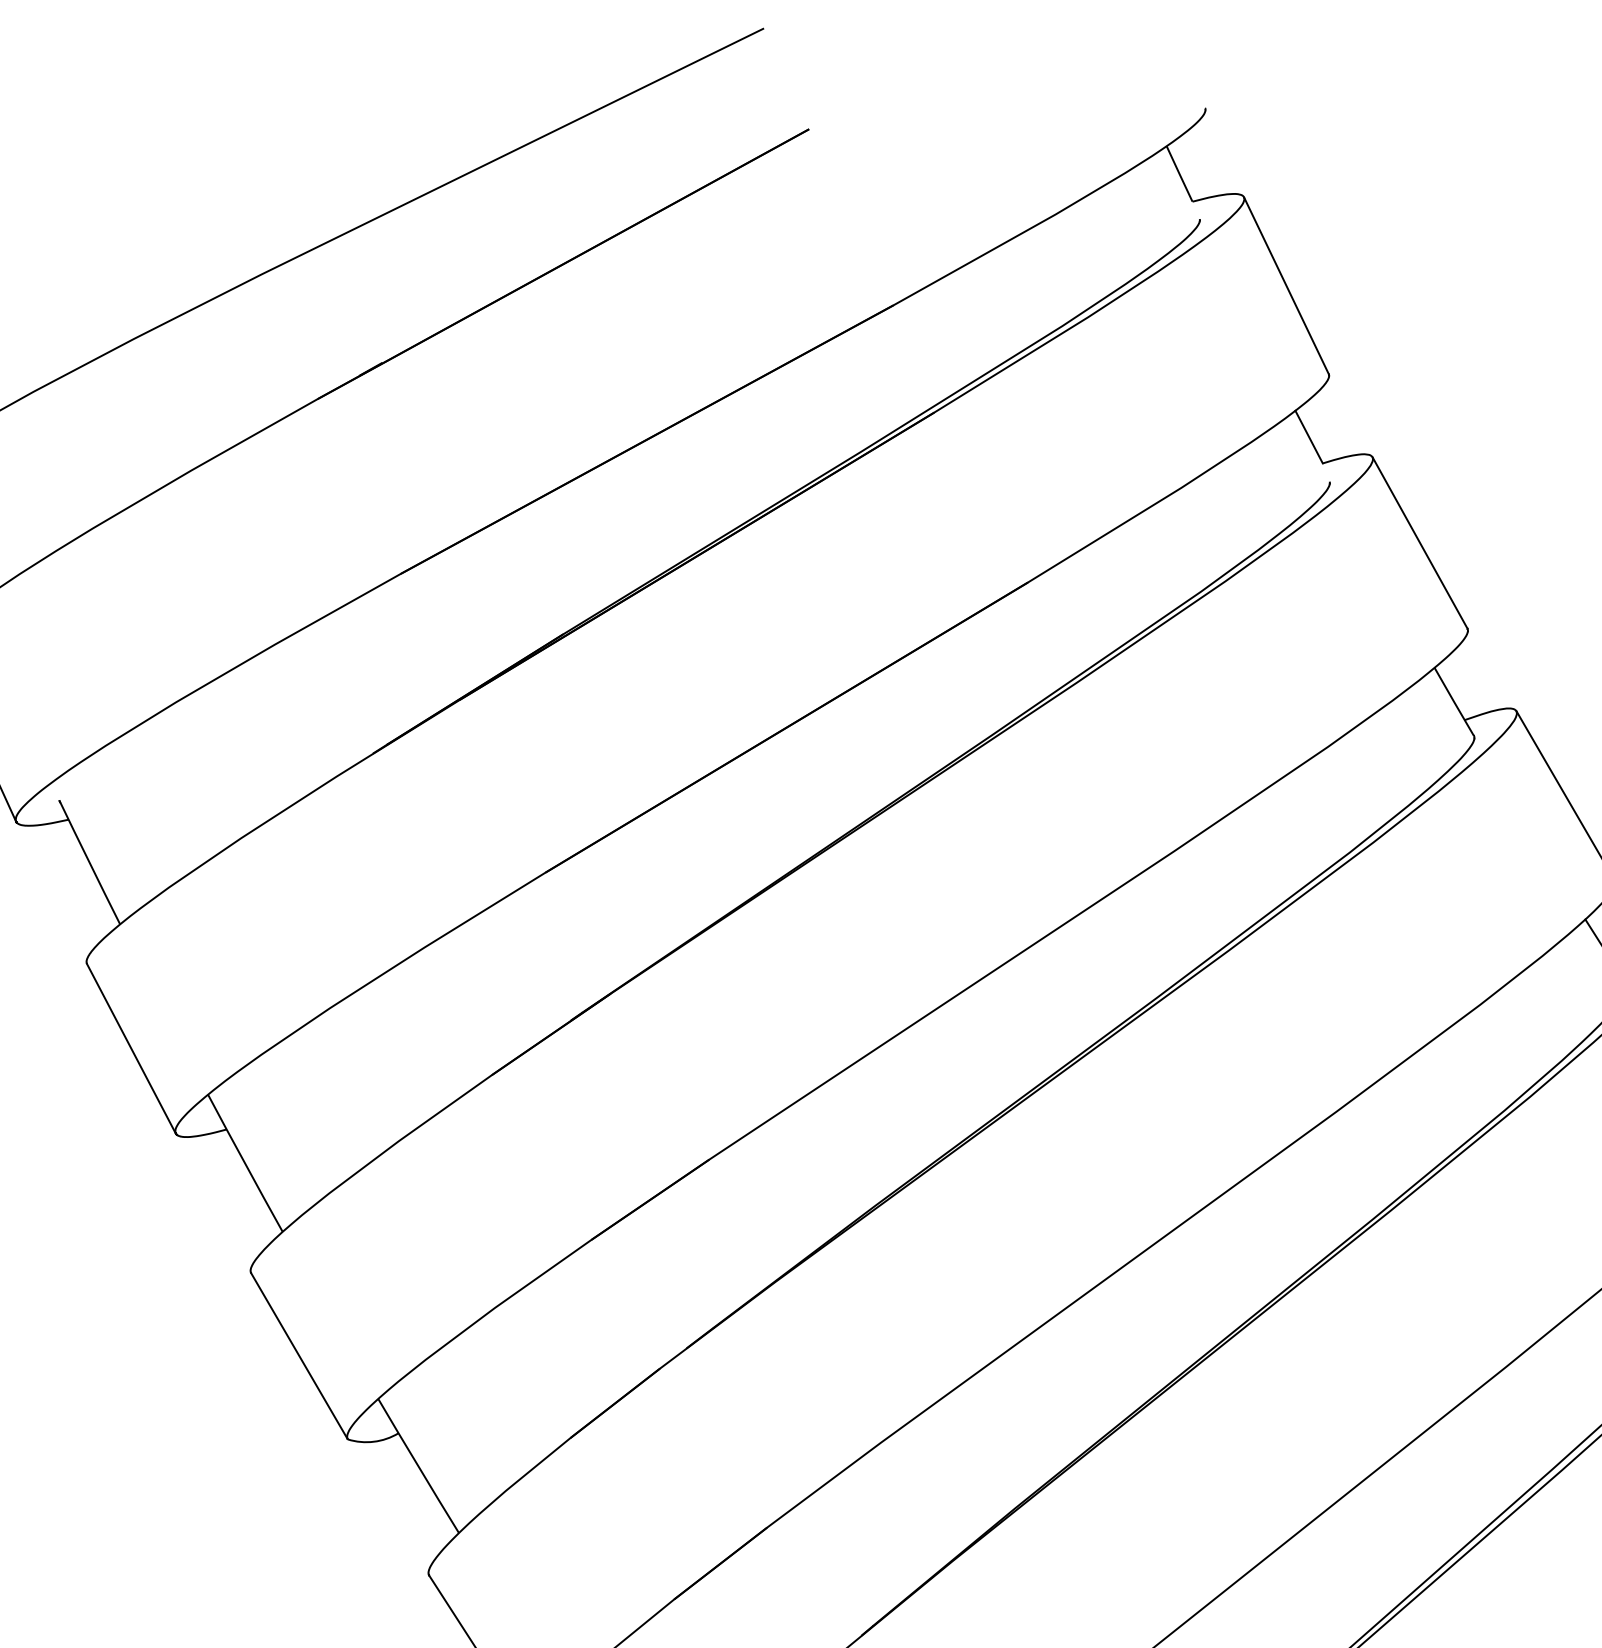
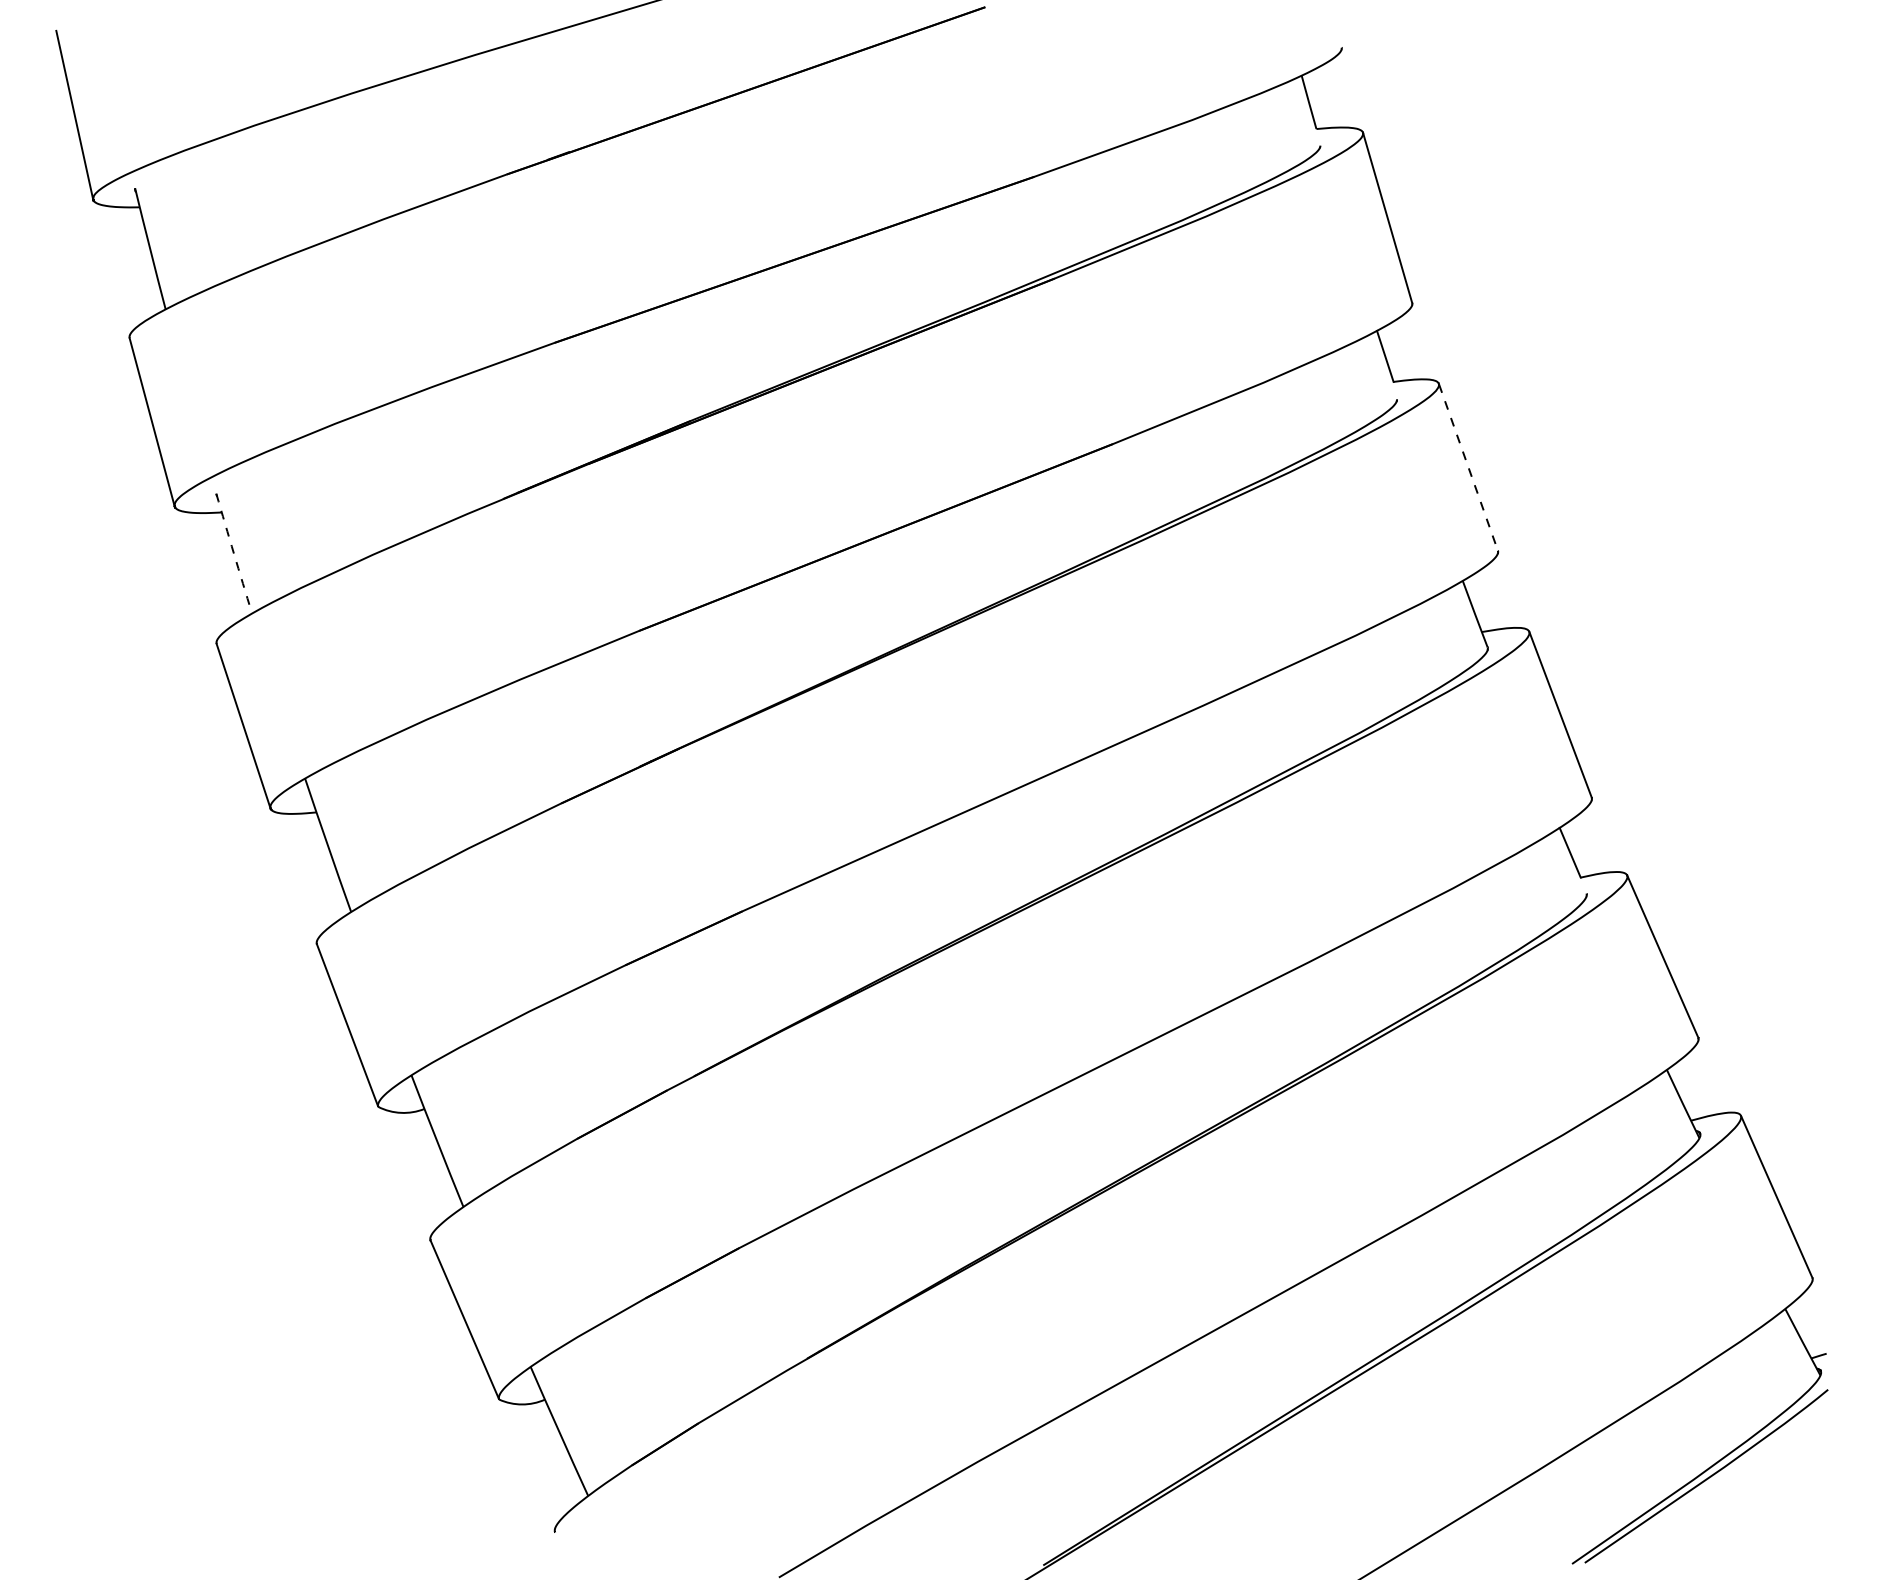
line: (1420, 544) -> (1468, 468), solid -> dashed
arc: (88, 862) -> (233, 553), solid -> dashed

